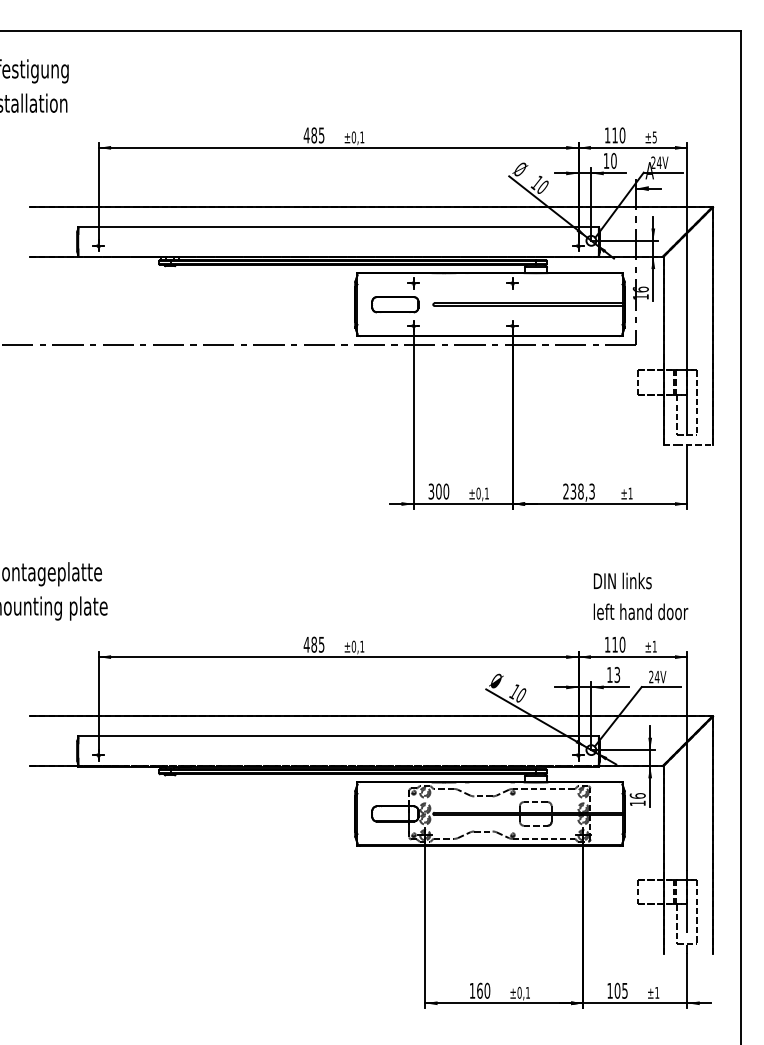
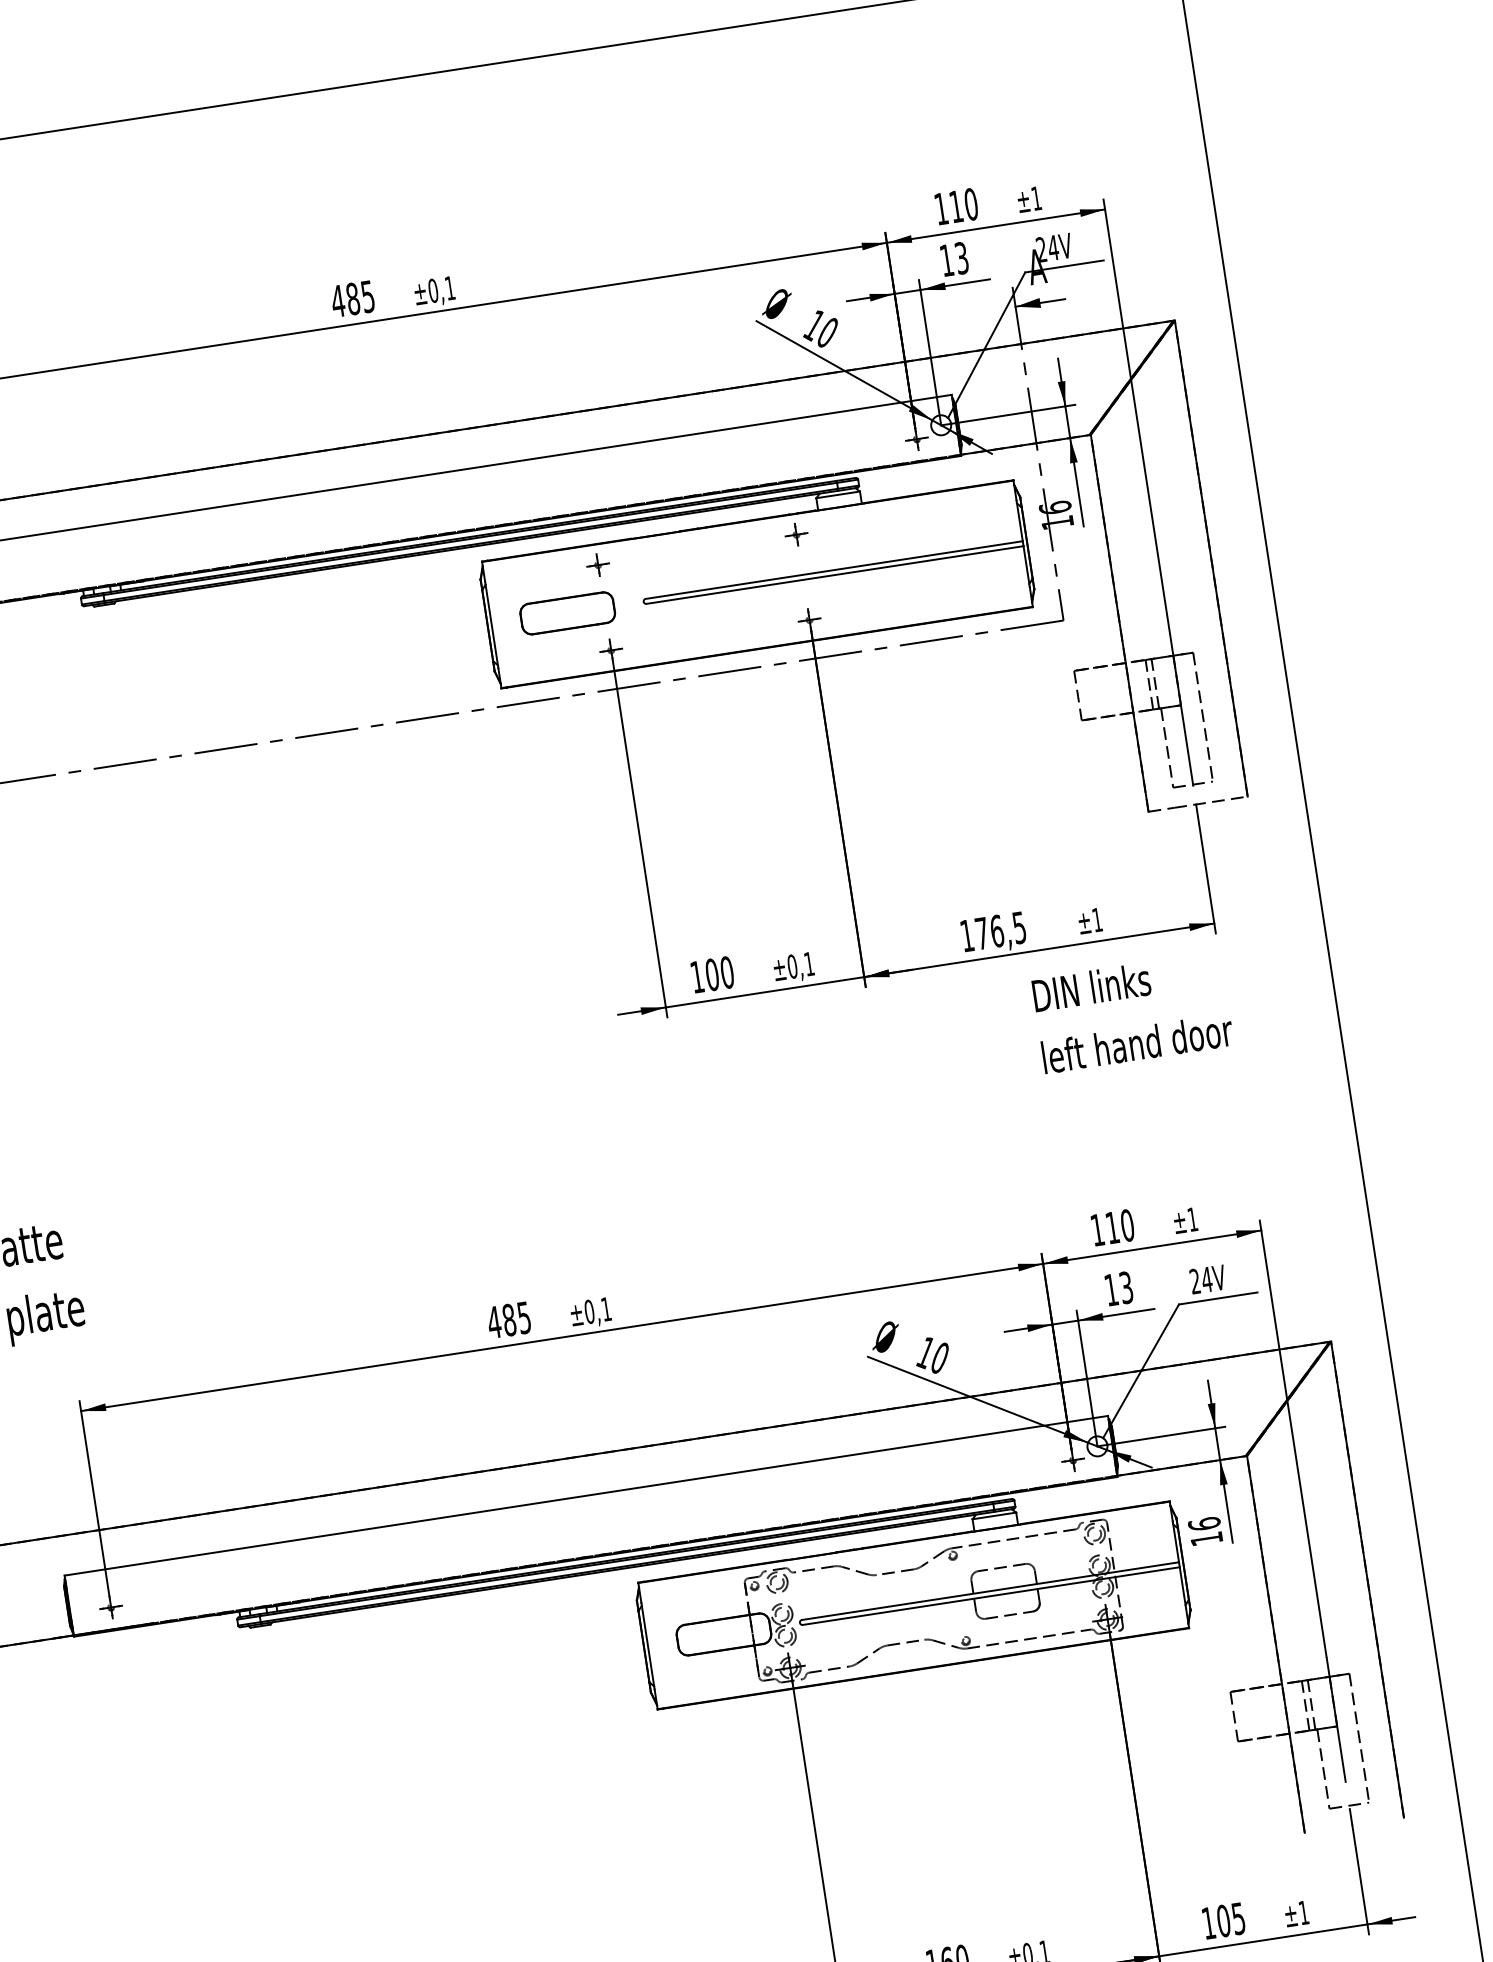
text: (654, 137) -> (1035, 198), ±5 -> ±1
text: (613, 160) -> (960, 257), 10 -> 13
text: (431, 491) -> (697, 976), 300 -> 100
text: (578, 491) -> (992, 931), 238,3 -> 176,5
text: (640, 596) -> (1131, 1013), moved

